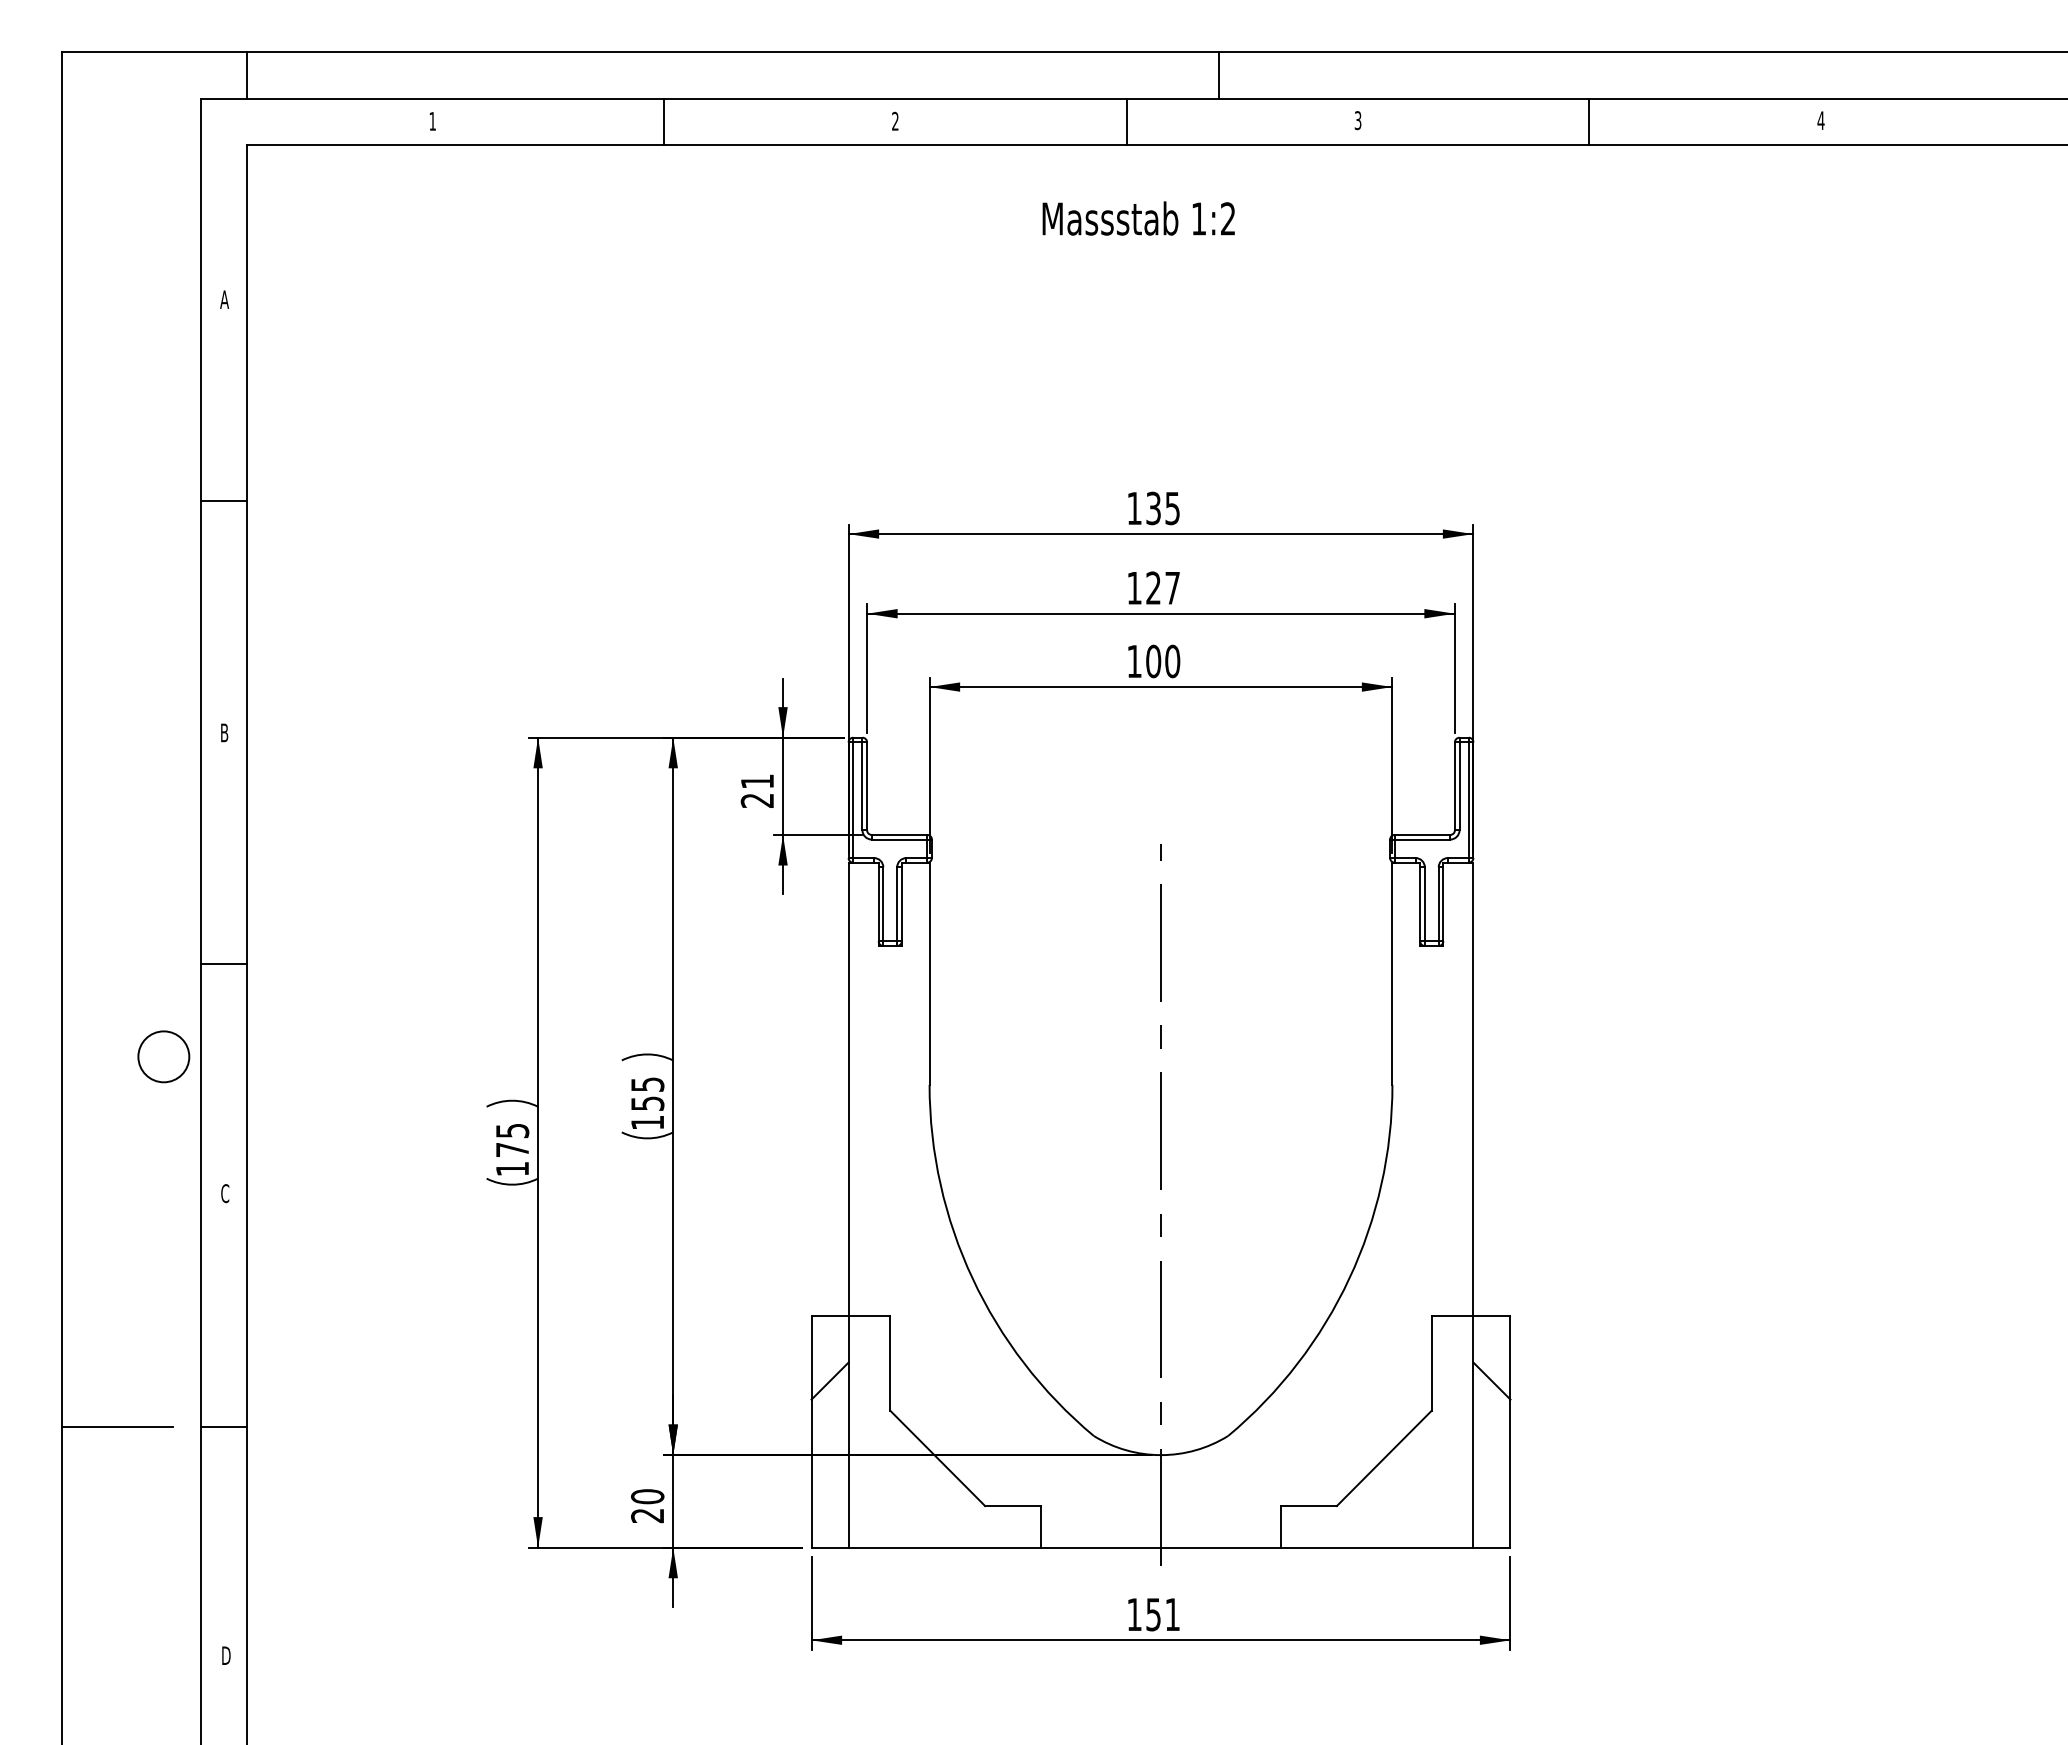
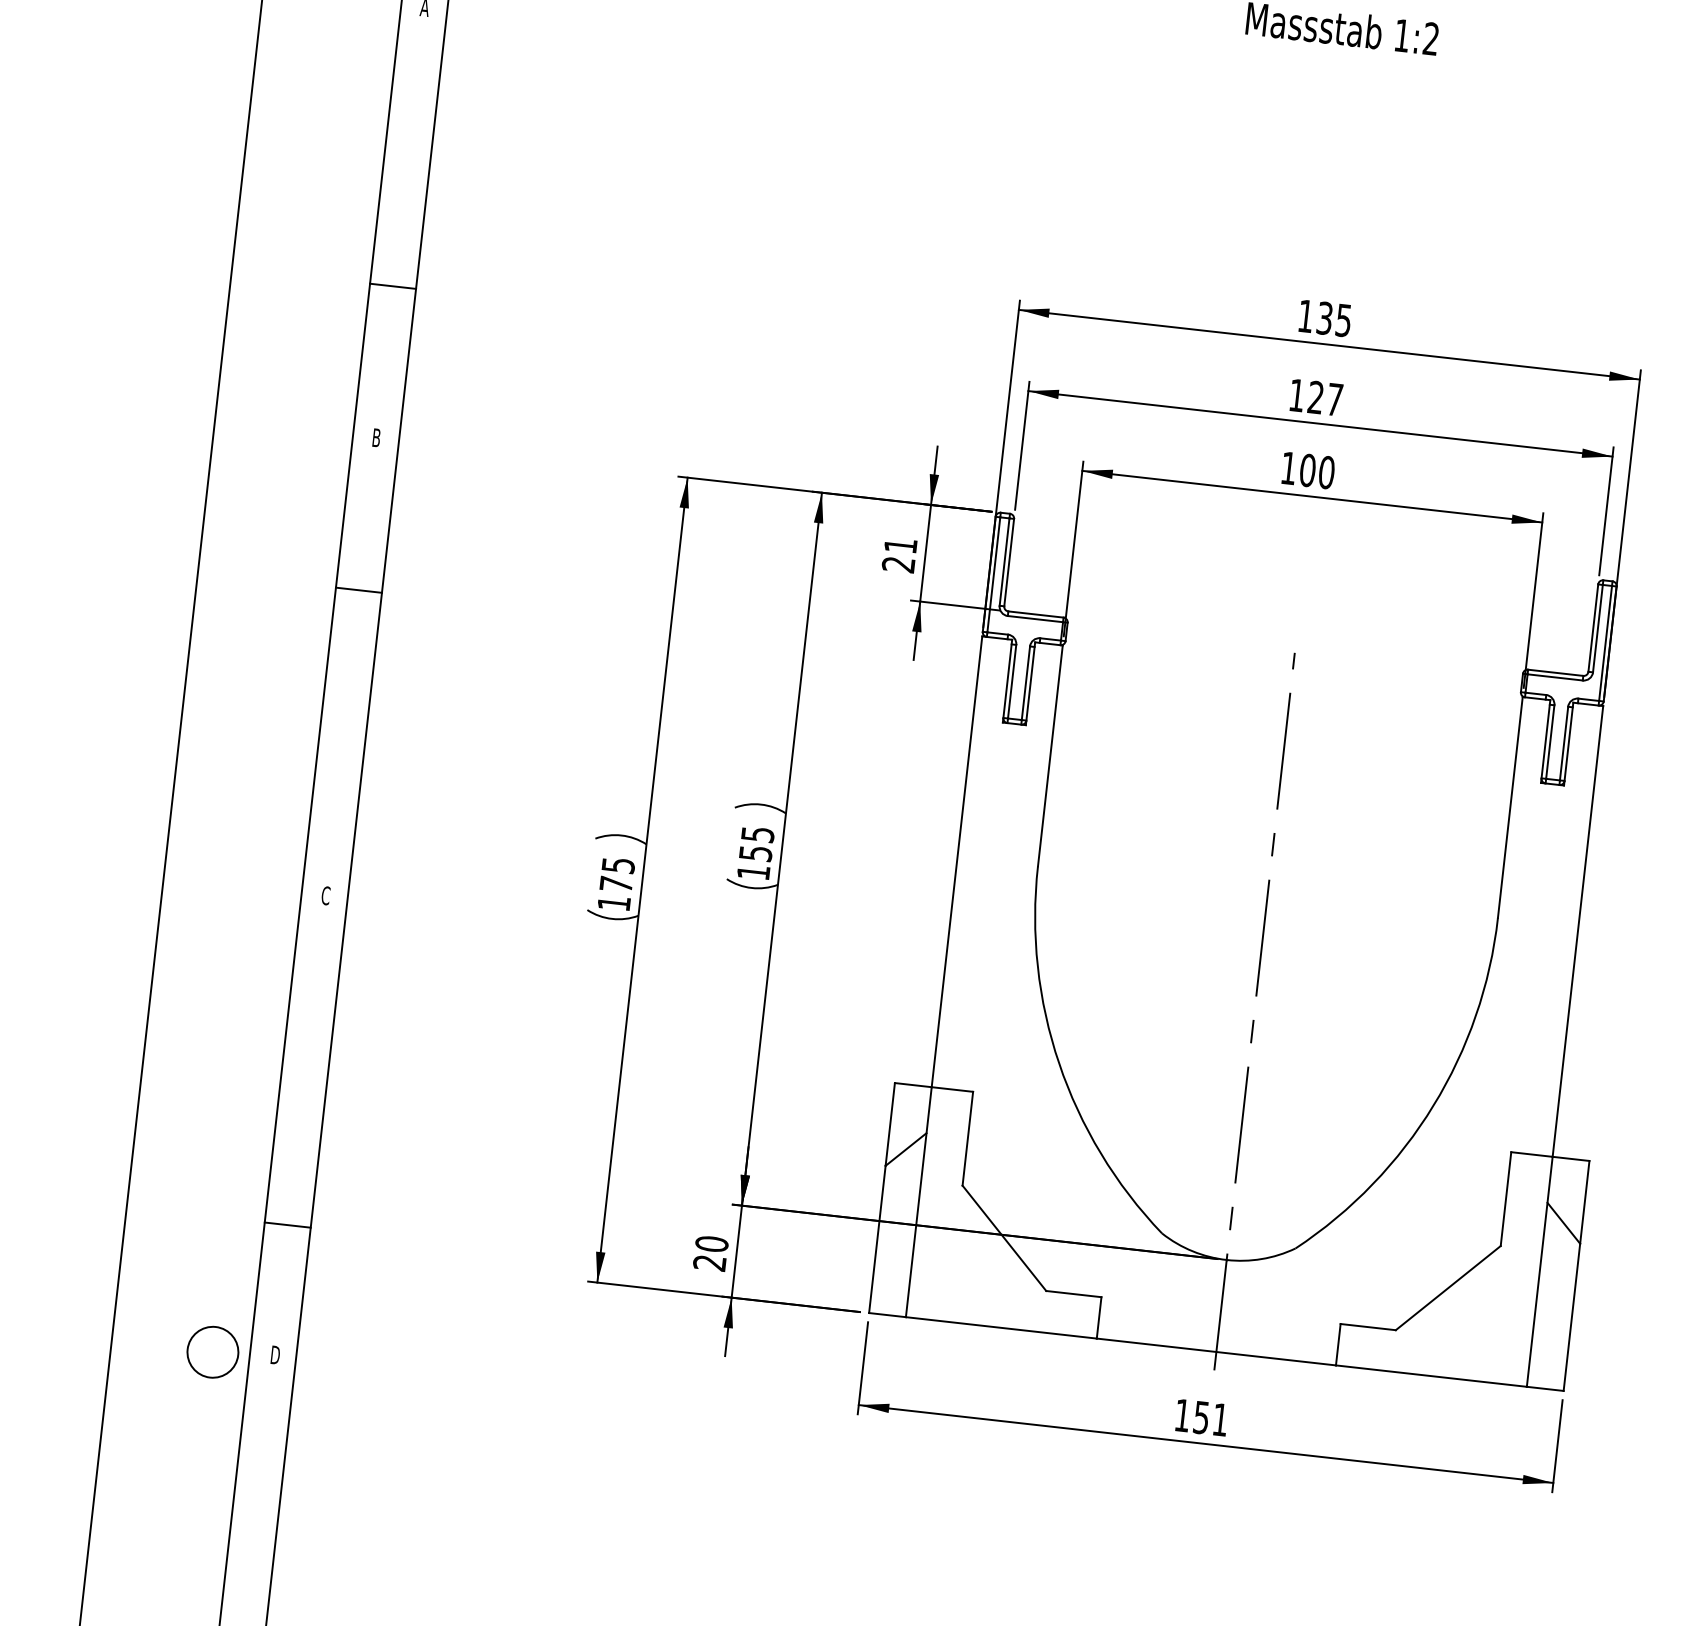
line: (223, 501) -> (392, 286), moved
line: (223, 964) -> (358, 590), moved
circle: (163, 1056) -> (212, 1351), moved
line: (117, 1427) -> (192, 1116), removed
line: (223, 1427) -> (287, 1225), moved

